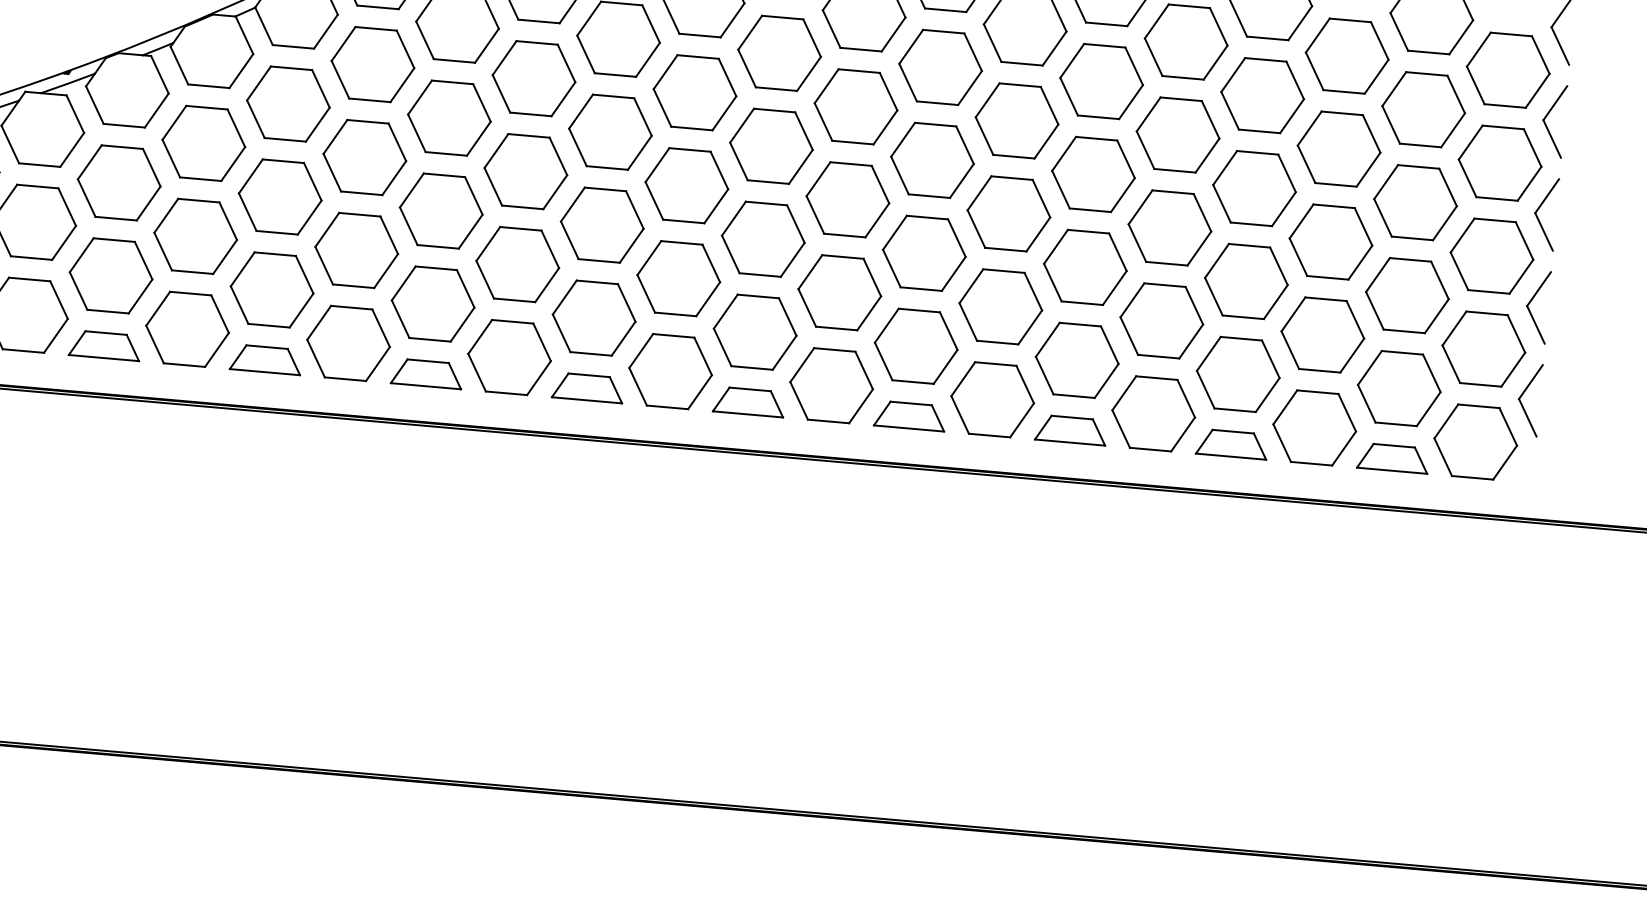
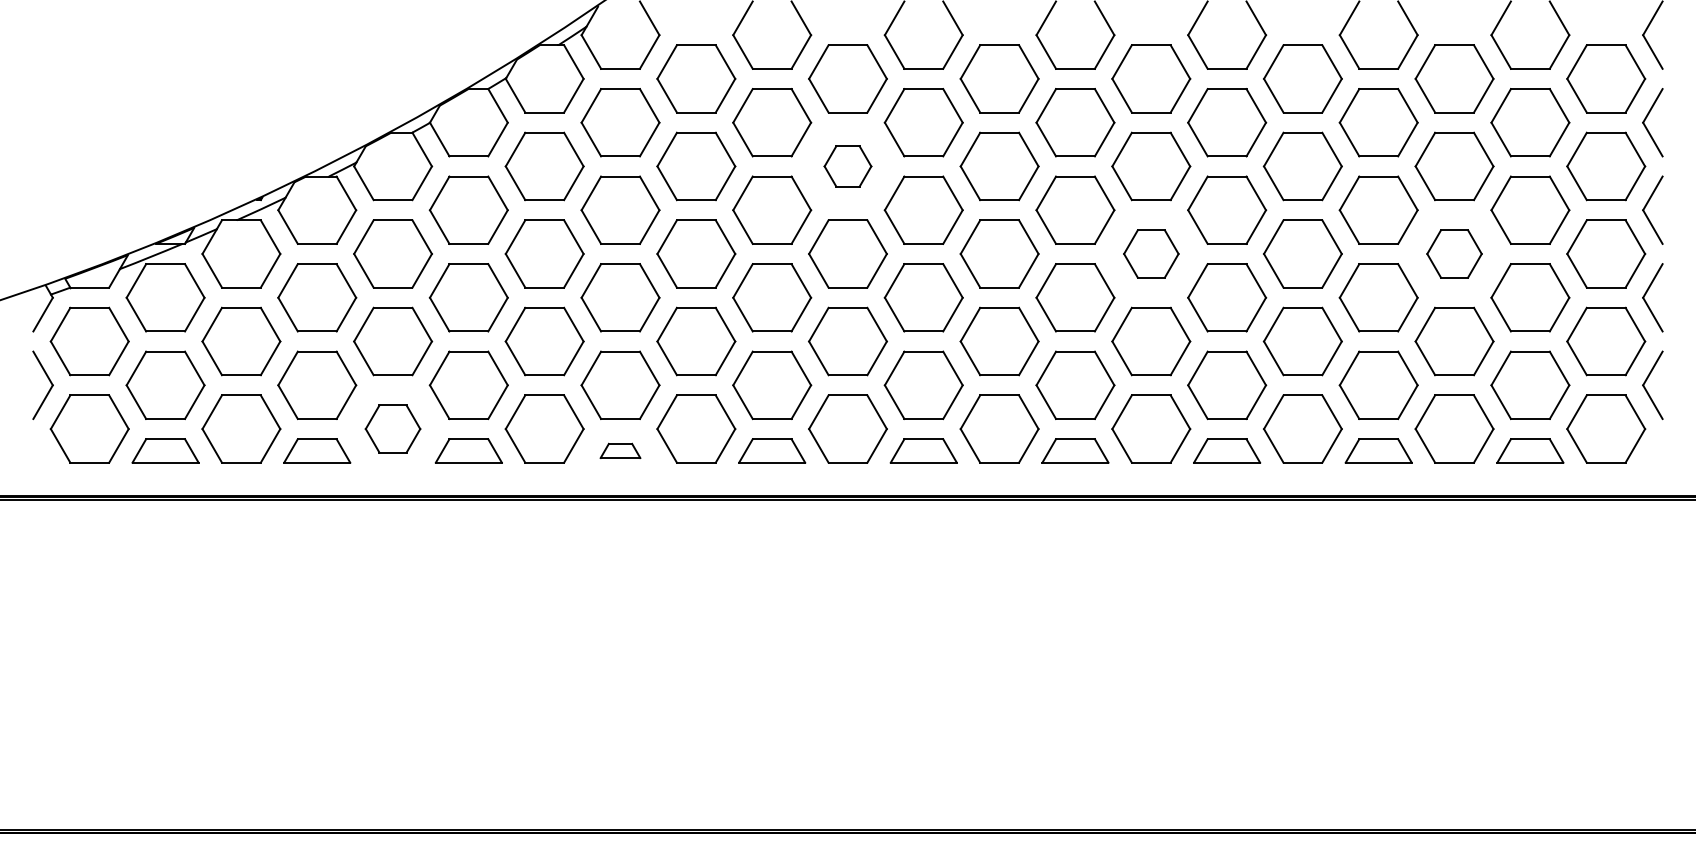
part: (694, 92) -> (847, 166), size x0.6
part: (1009, 213) -> (1151, 253), size x0.7
part: (1330, 241) -> (1454, 253), size x0.7
part: (187, 328) -> (392, 428), size x0.7
part: (427, 373) -> (620, 450), size x0.6

